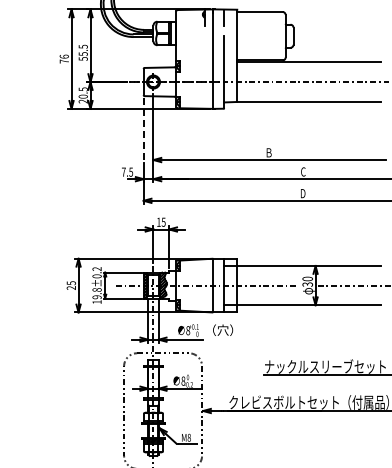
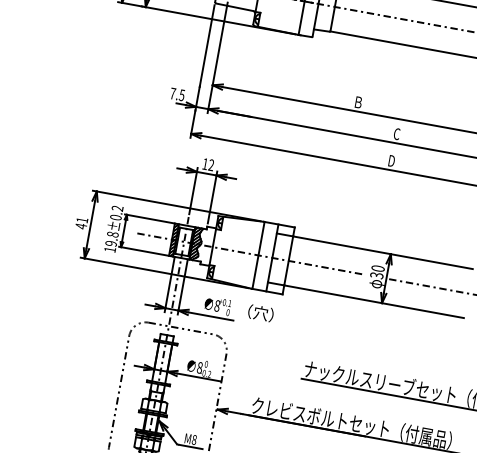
line: (143, 130) -> (206, 46), dashed -> solid
text: (163, 221) -> (211, 164), 15 -> 12
text: (70, 285) -> (80, 222), 25 -> 41

